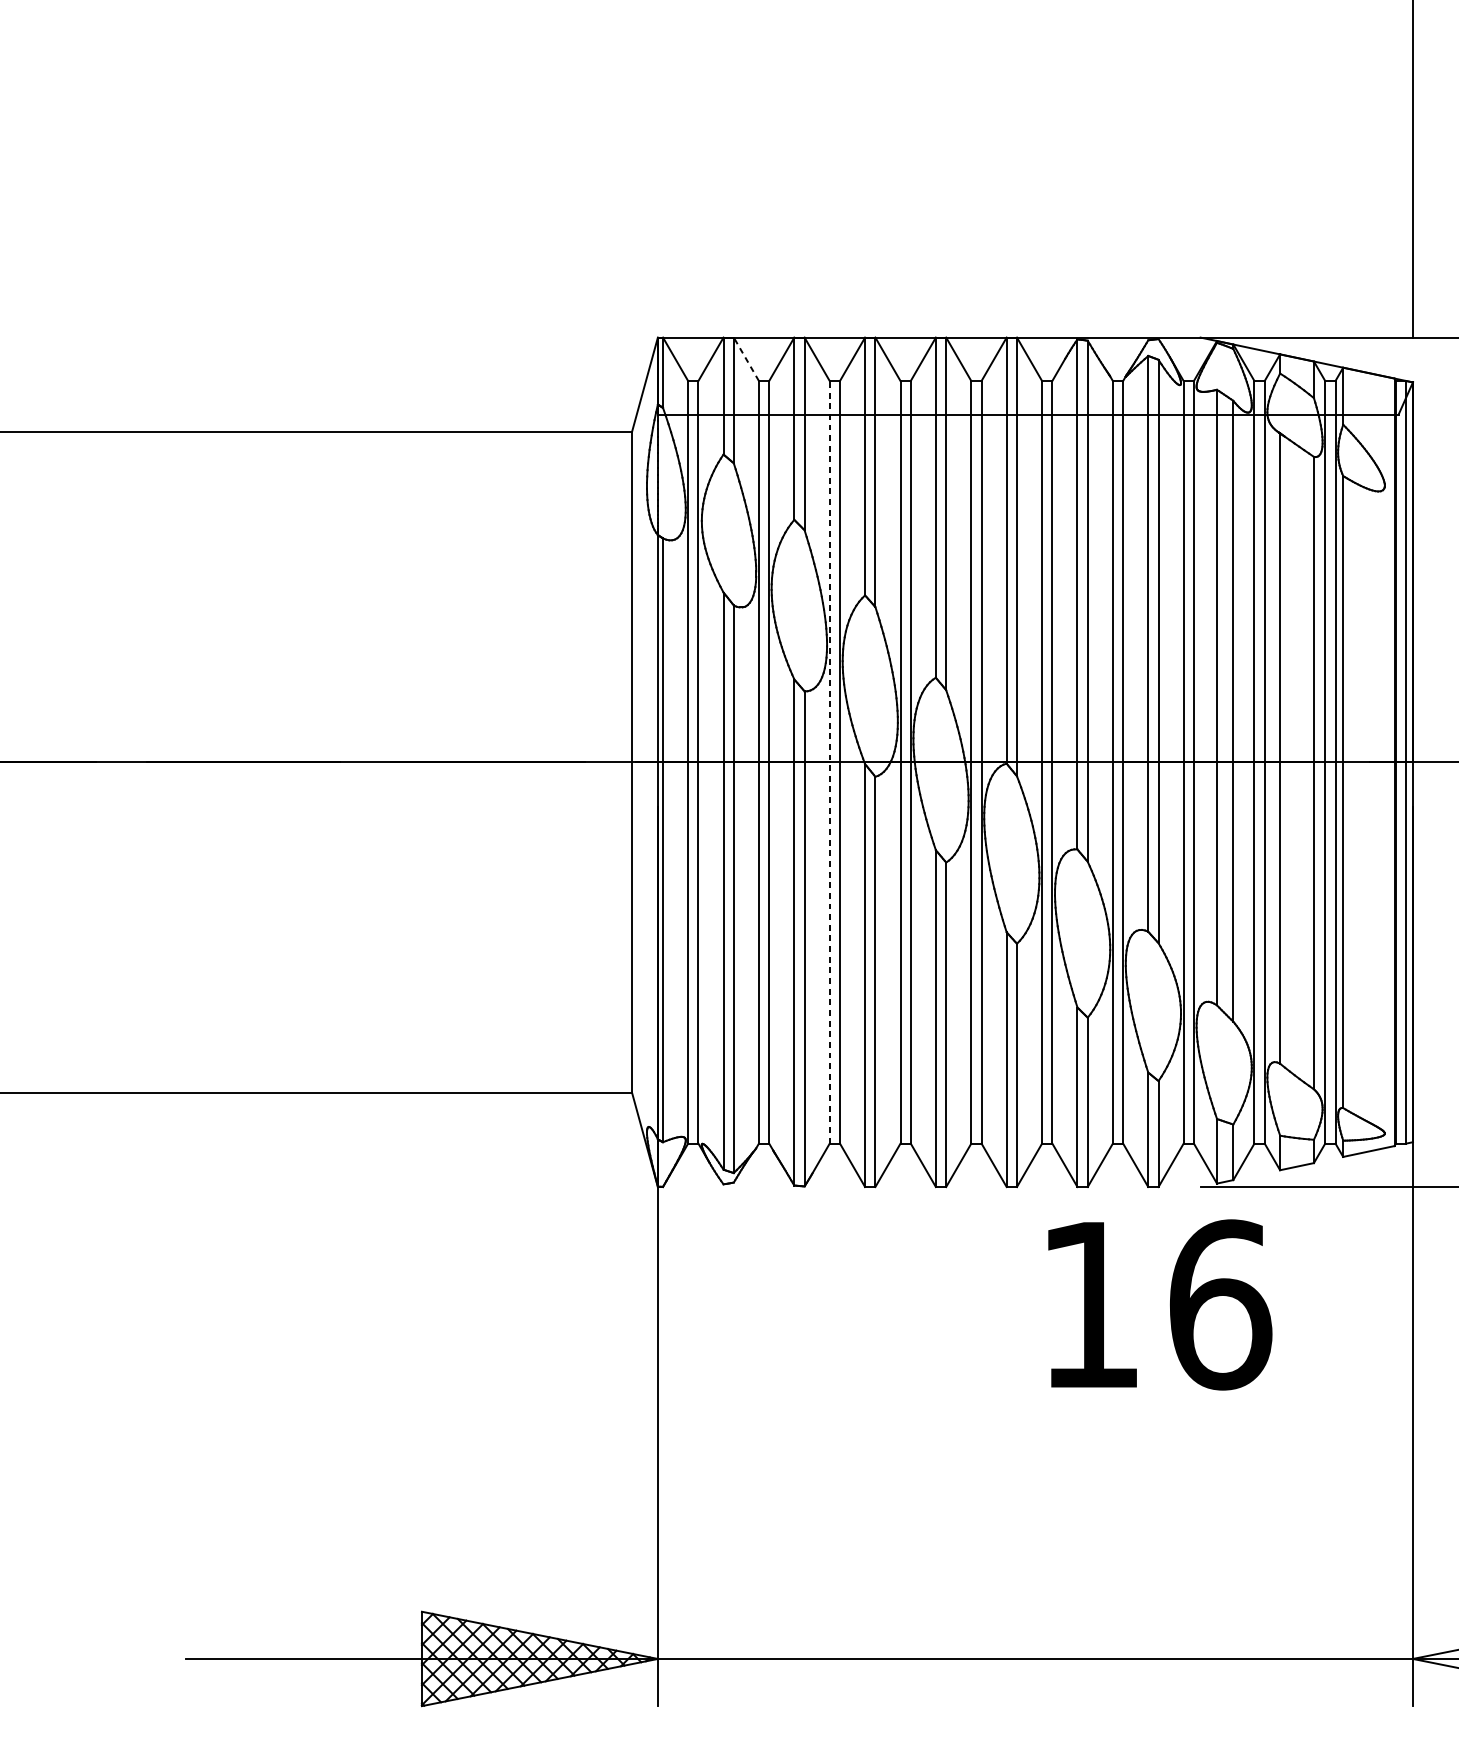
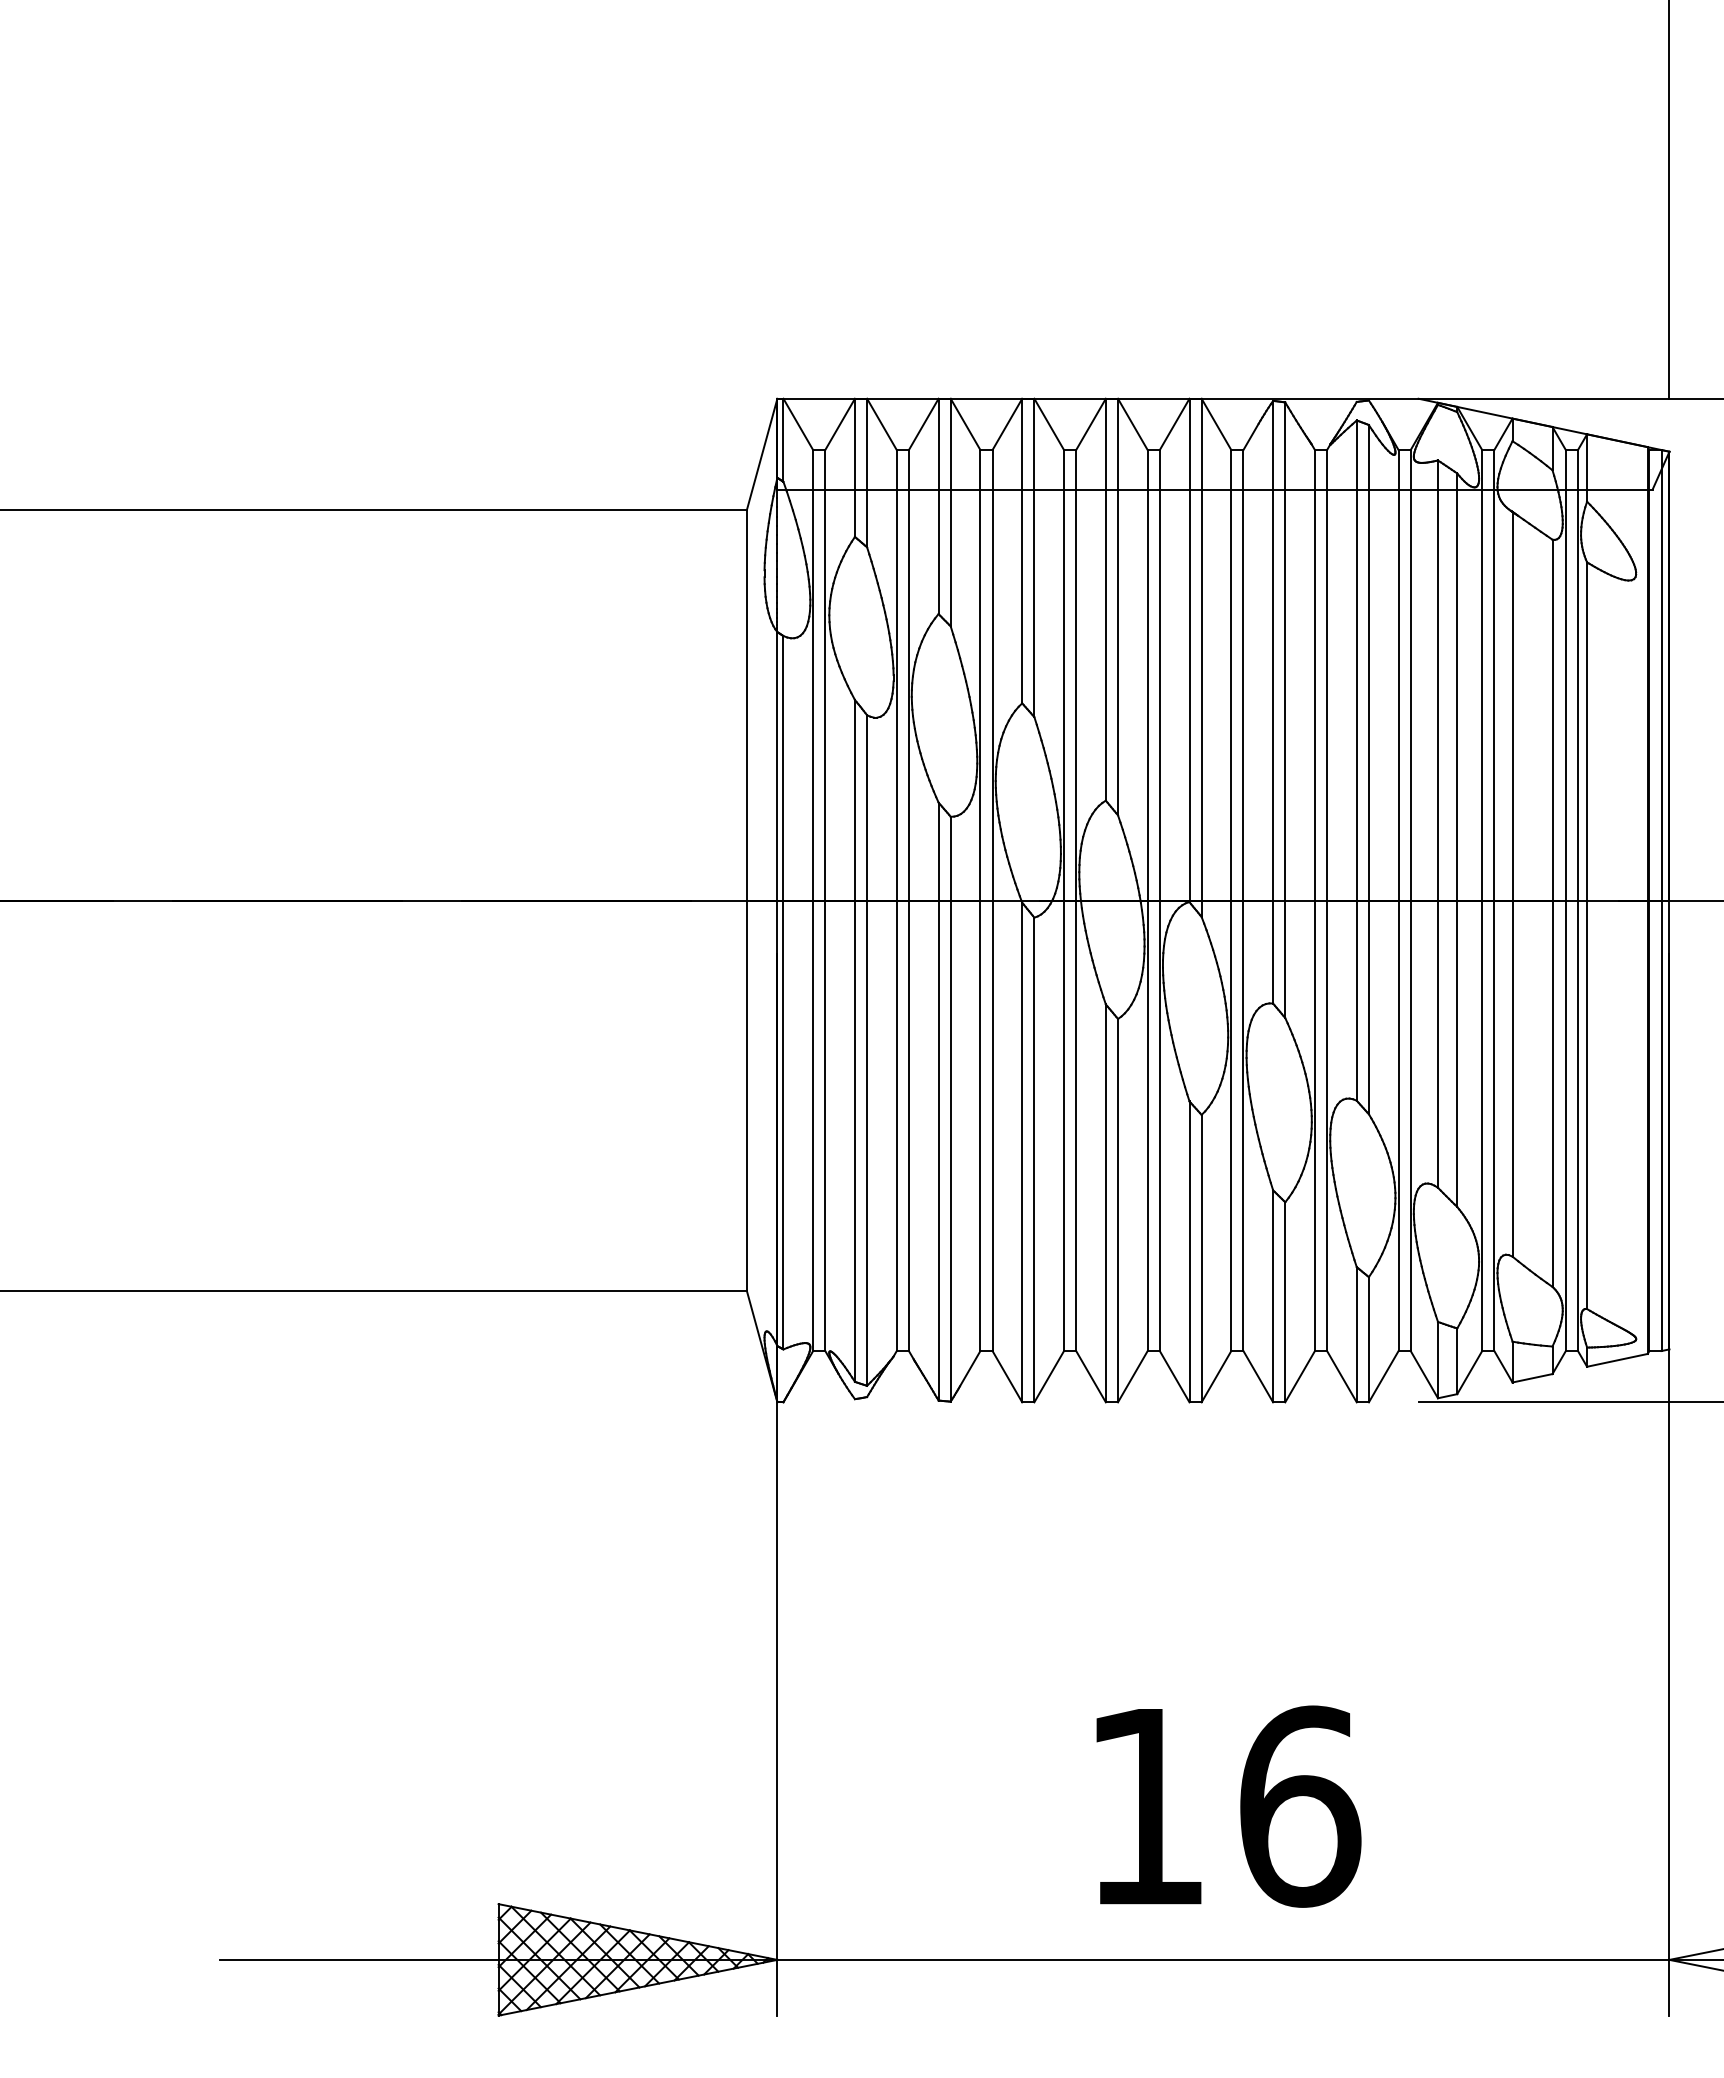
line: (746, 359) -> (881, 424), dashed -> solid
line: (829, 762) -> (980, 900), dashed -> solid
text: (1159, 1304) -> (1228, 1806), moved

